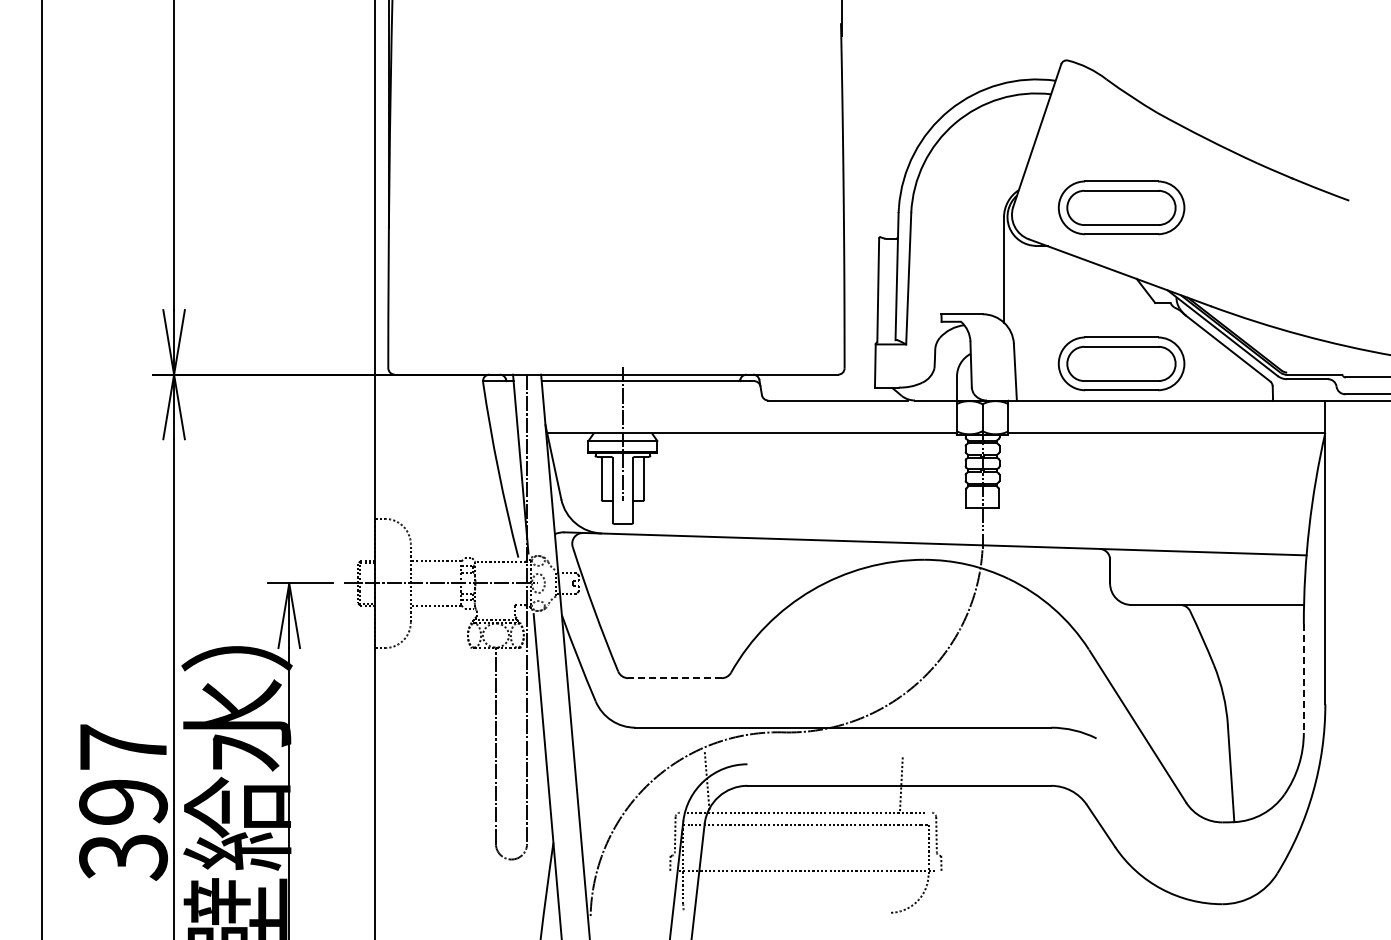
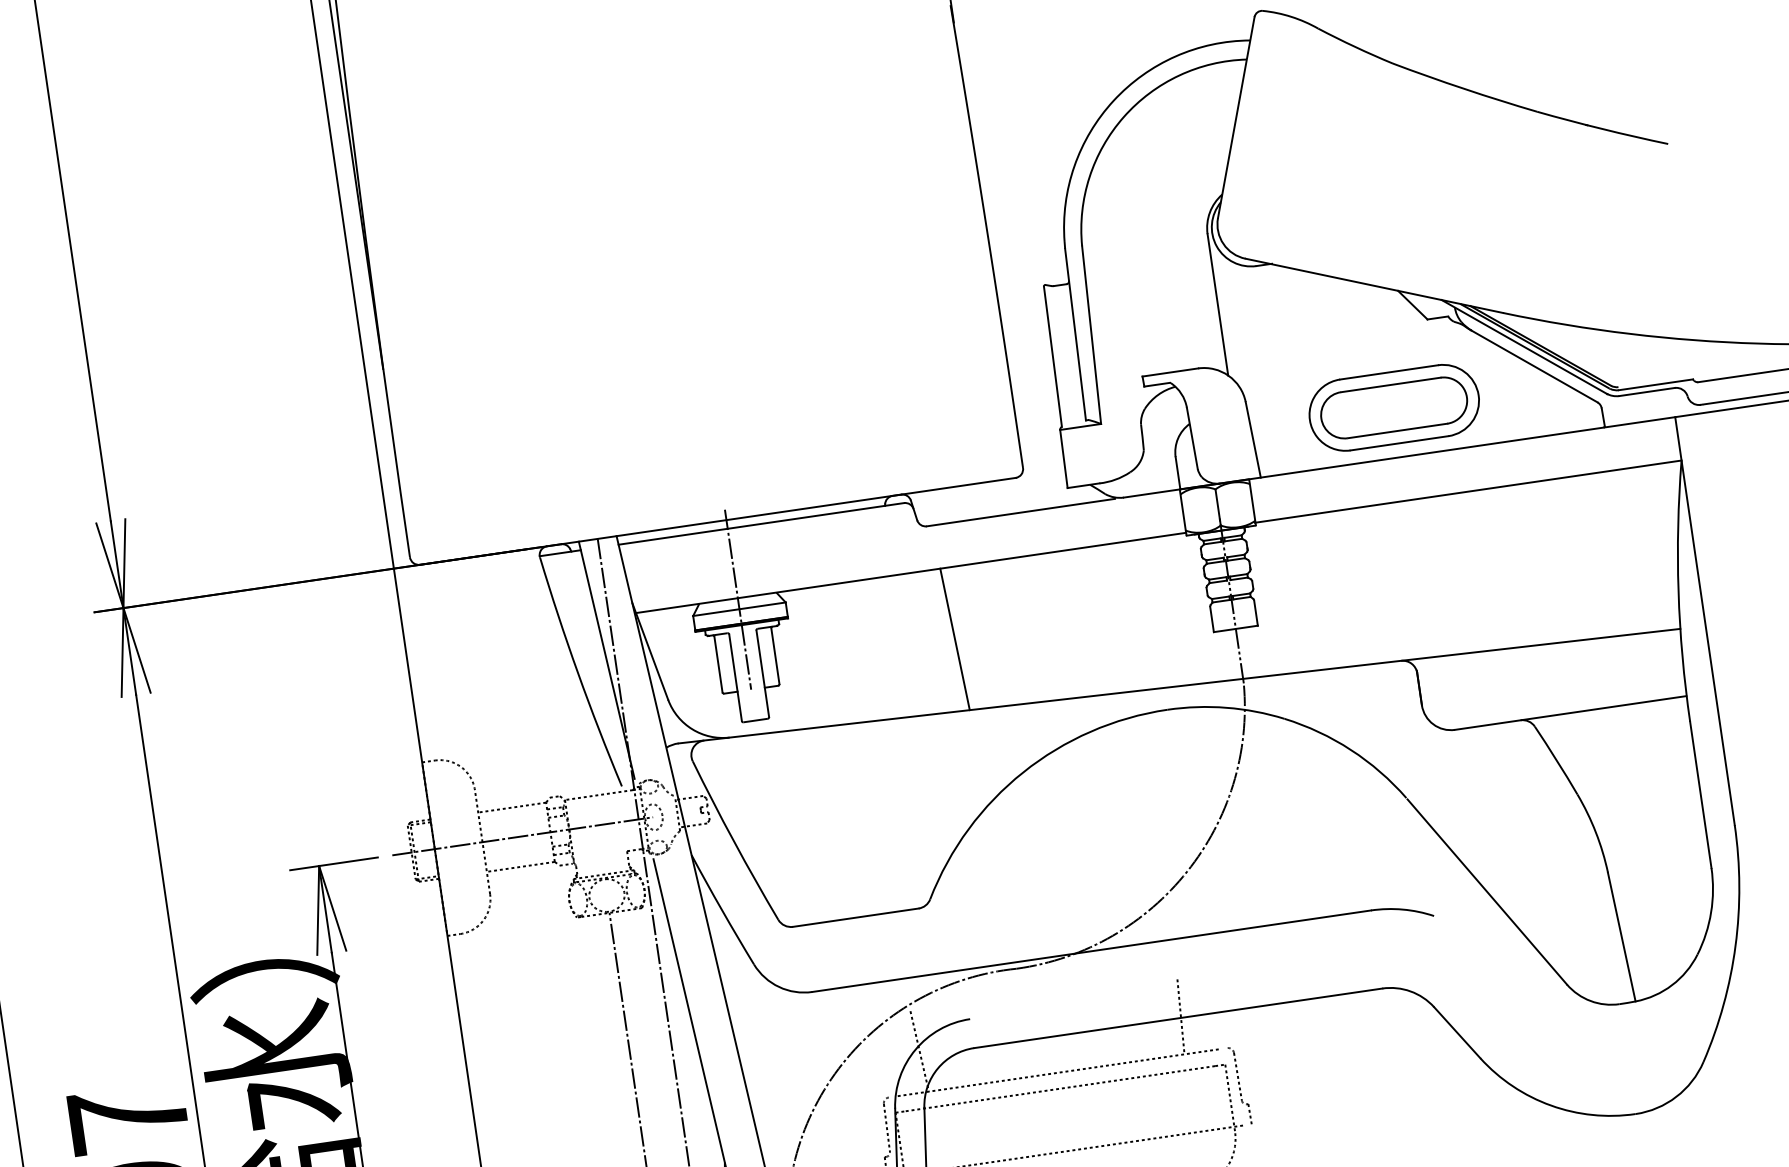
part: (1121, 207) -> (1363, 197), removed
line: (776, 485) -> (954, 638), added
line: (674, 678) -> (855, 918), dashed -> solid
line: (1303, 679) -> (1700, 796), dashed -> solid

